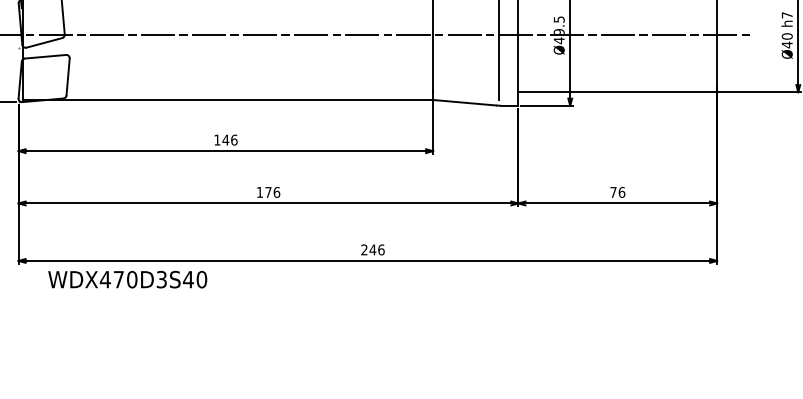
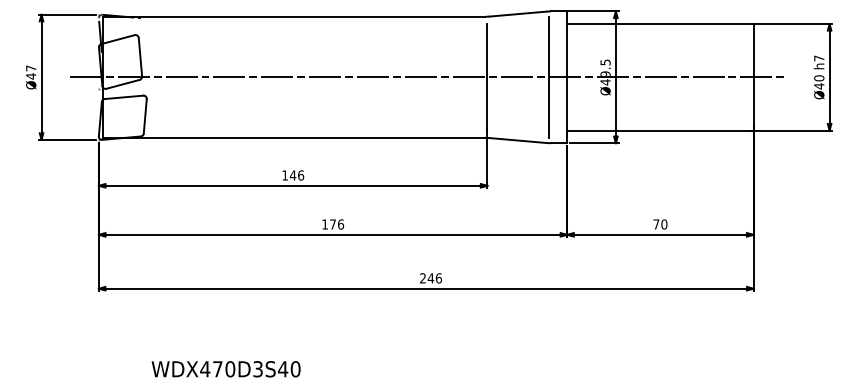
text: (622, 192) -> (664, 224), 76 -> 70
text: (127, 279) -> (225, 369), moved

